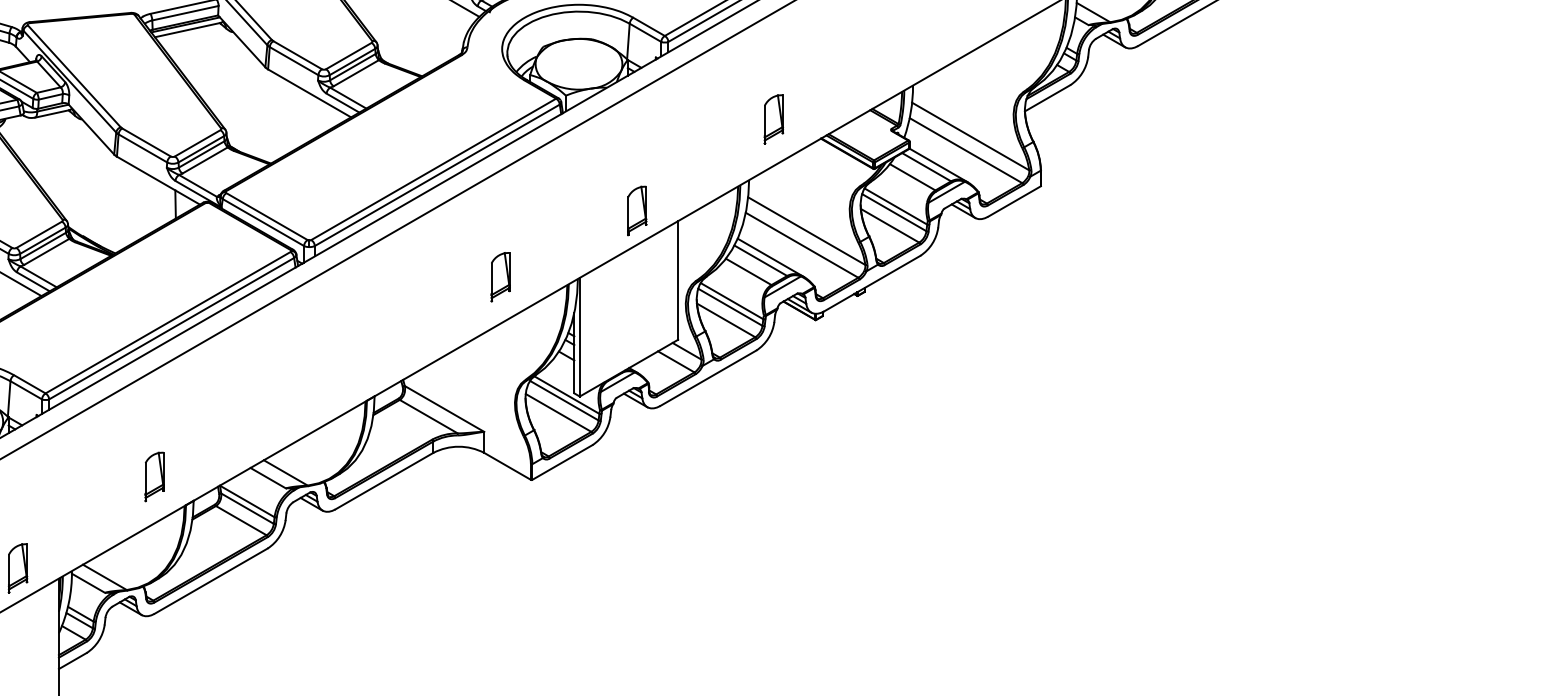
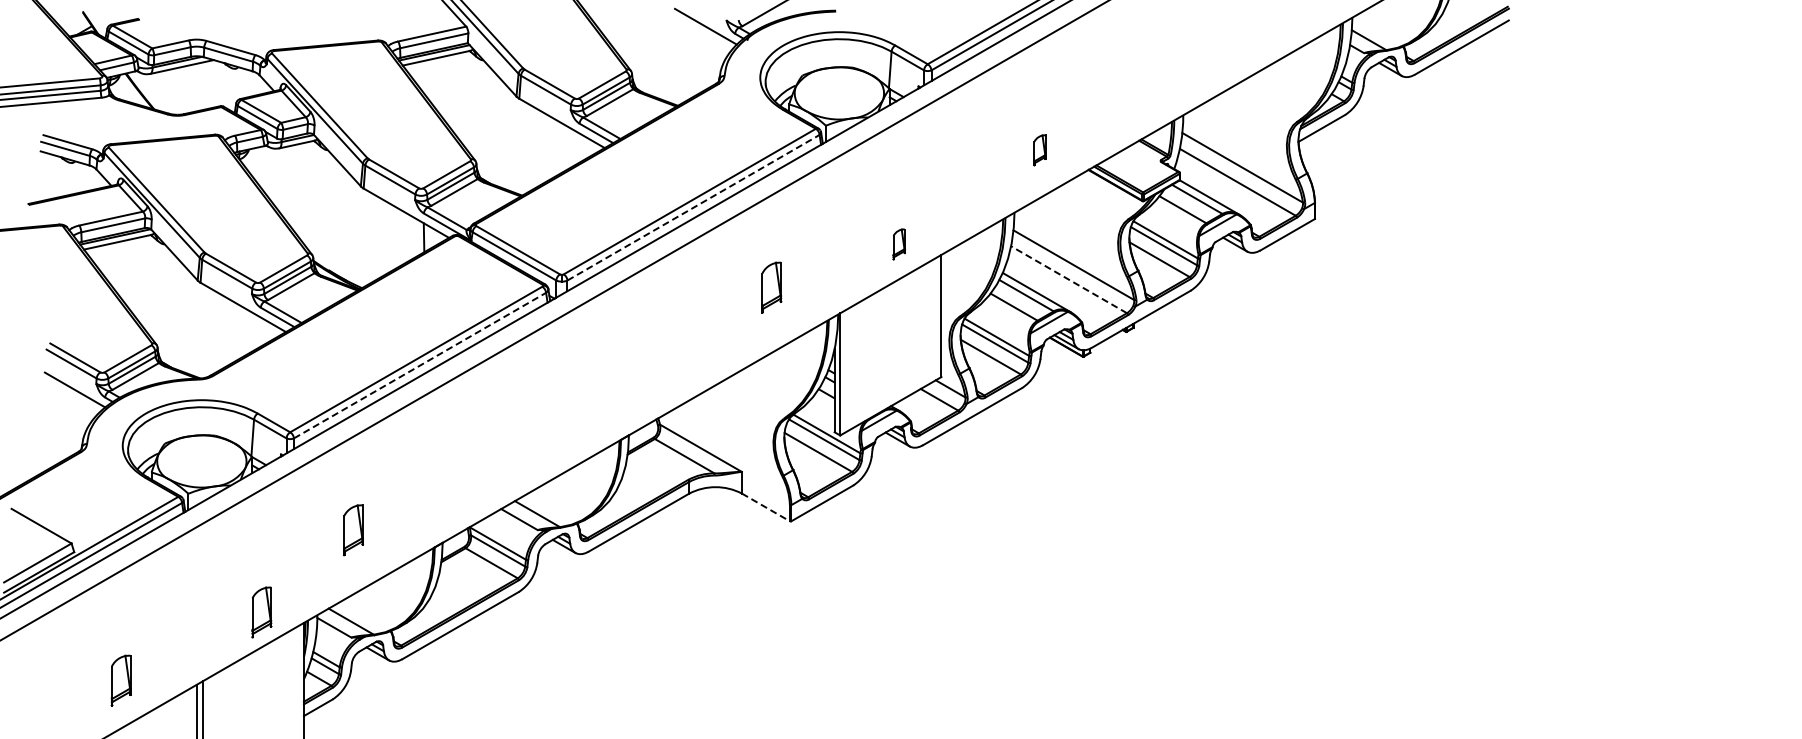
part: (773, 119) -> (1039, 150), size x0.6
line: (437, 175) -> (693, 207), solid -> dashed
part: (636, 211) -> (898, 244), size x0.6
line: (802, 245) -> (1069, 279), solid -> dashed
part: (500, 277) -> (771, 287), moved
line: (172, 328) -> (420, 365), solid -> dashed
line: (507, 466) -> (765, 507), solid -> dashed
part: (154, 477) -> (353, 530), moved

